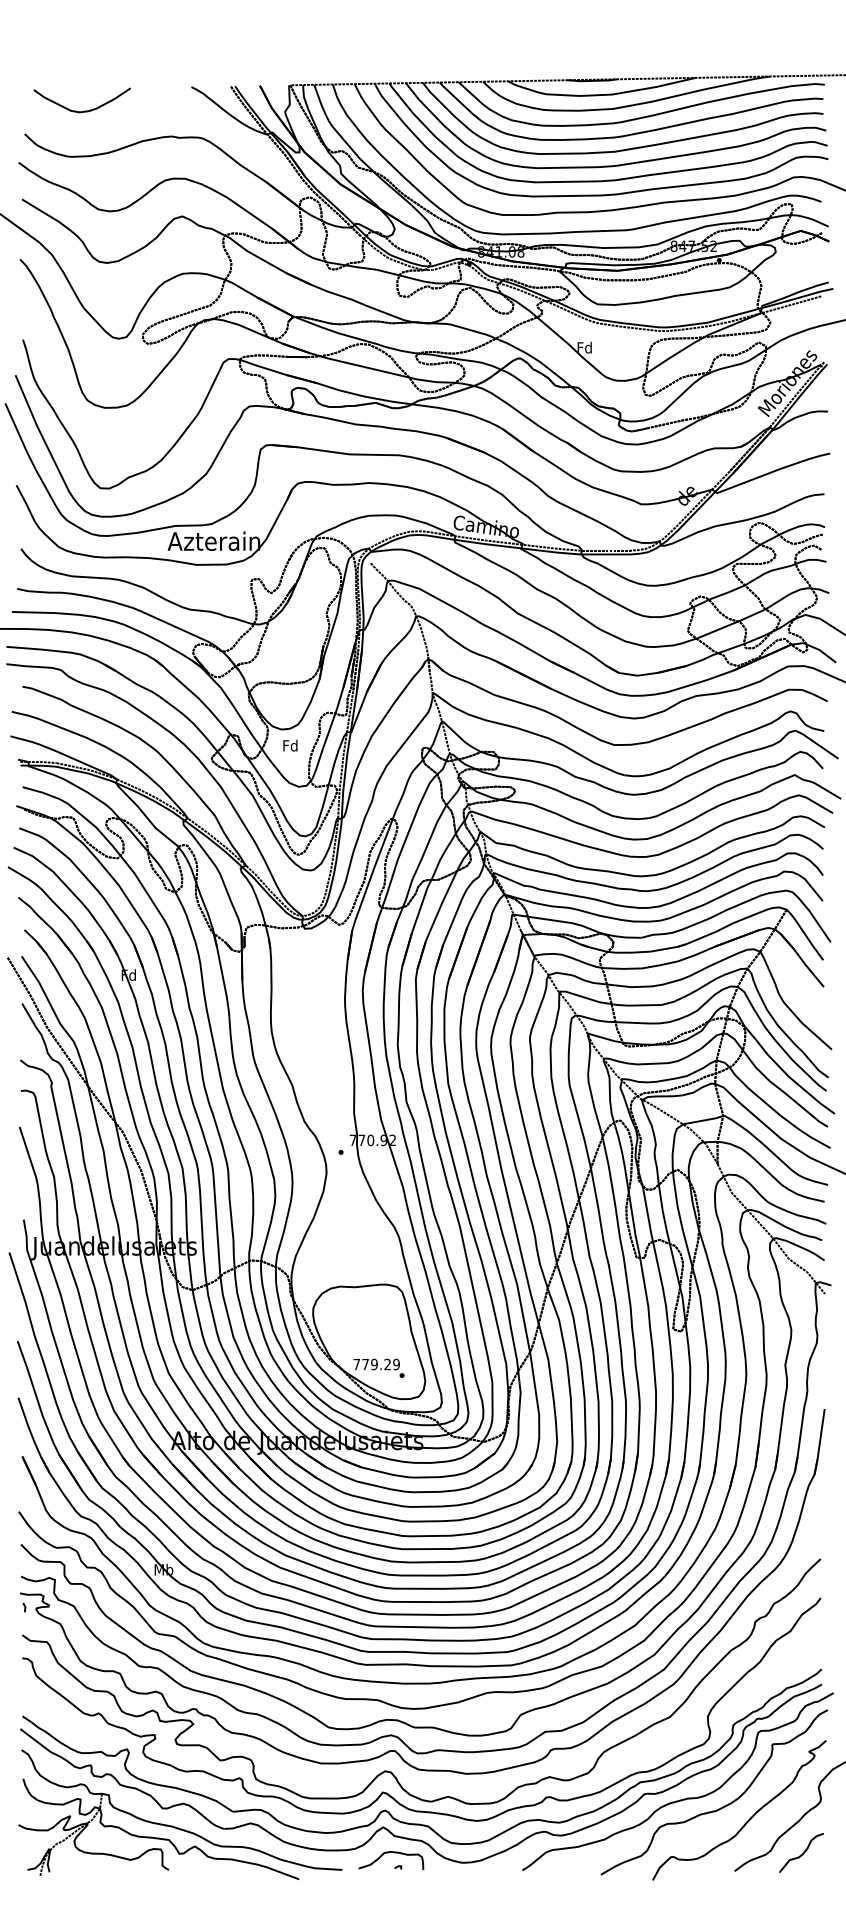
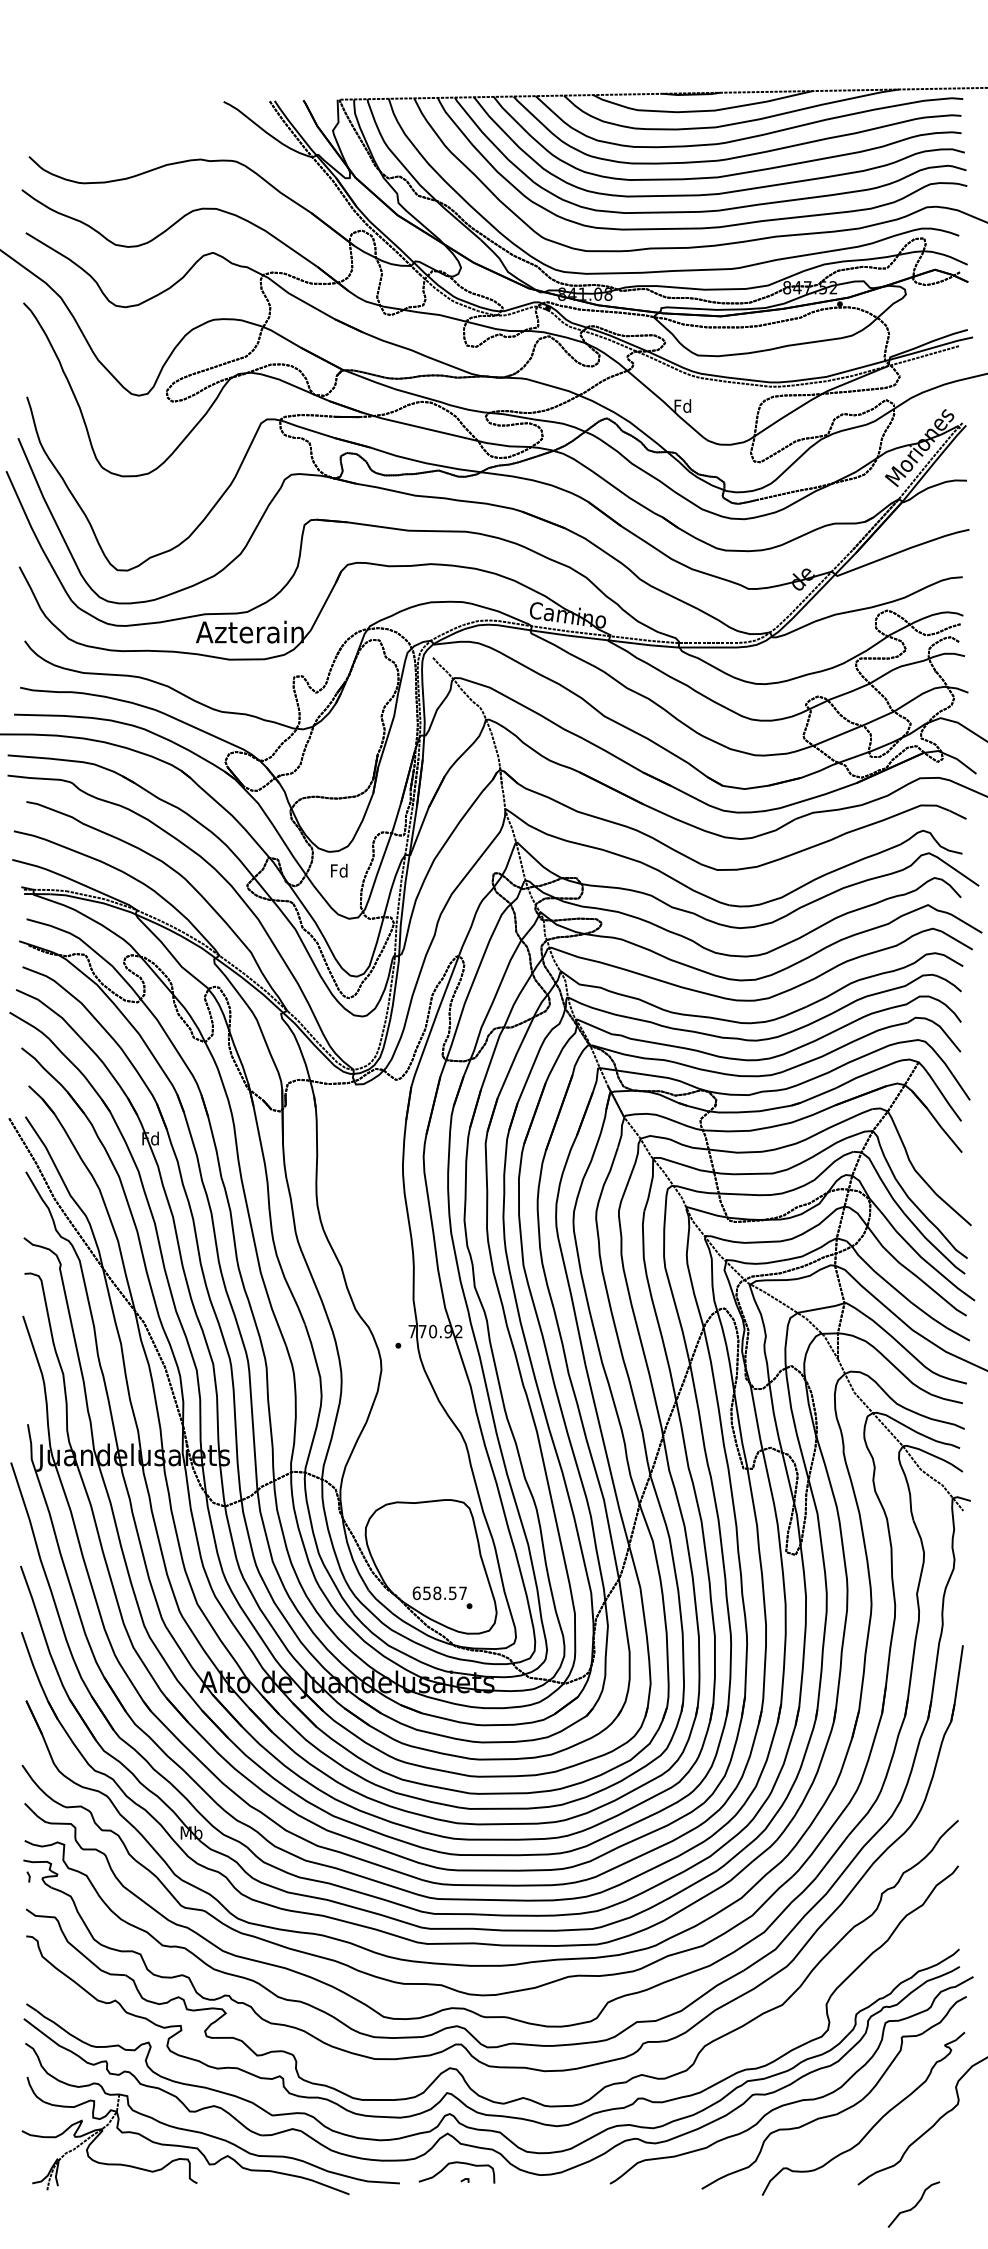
curve: (83, 110) -> (97, 129), removed
text: (376, 1364) -> (439, 1593), 779.29 -> 658.57
curve: (802, 1853) -> (914, 2205), moved

